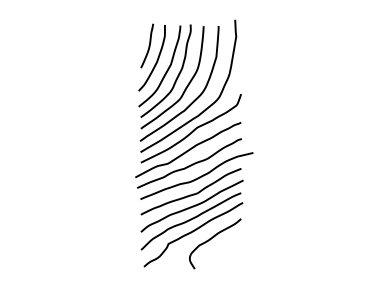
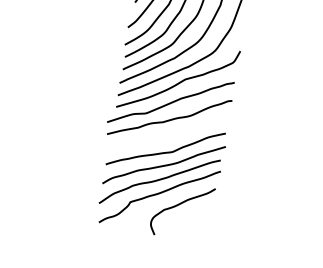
curve: (197, 177) -> (175, 134), removed

